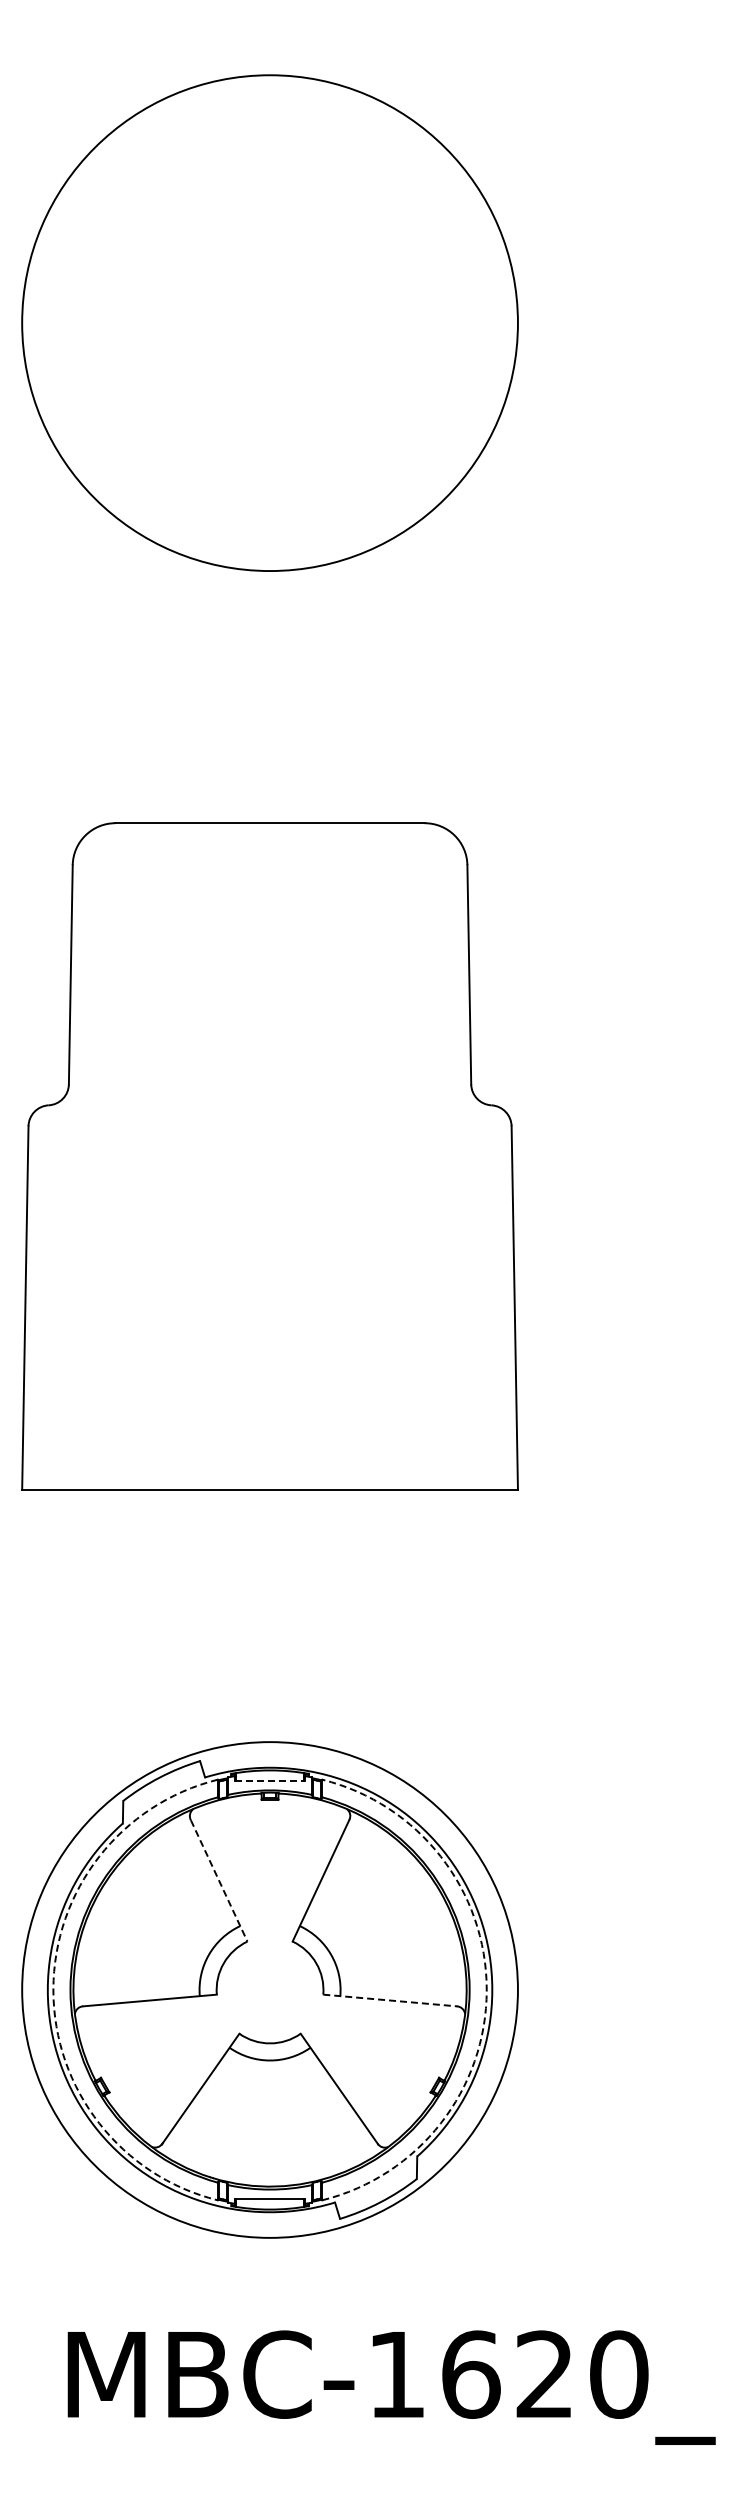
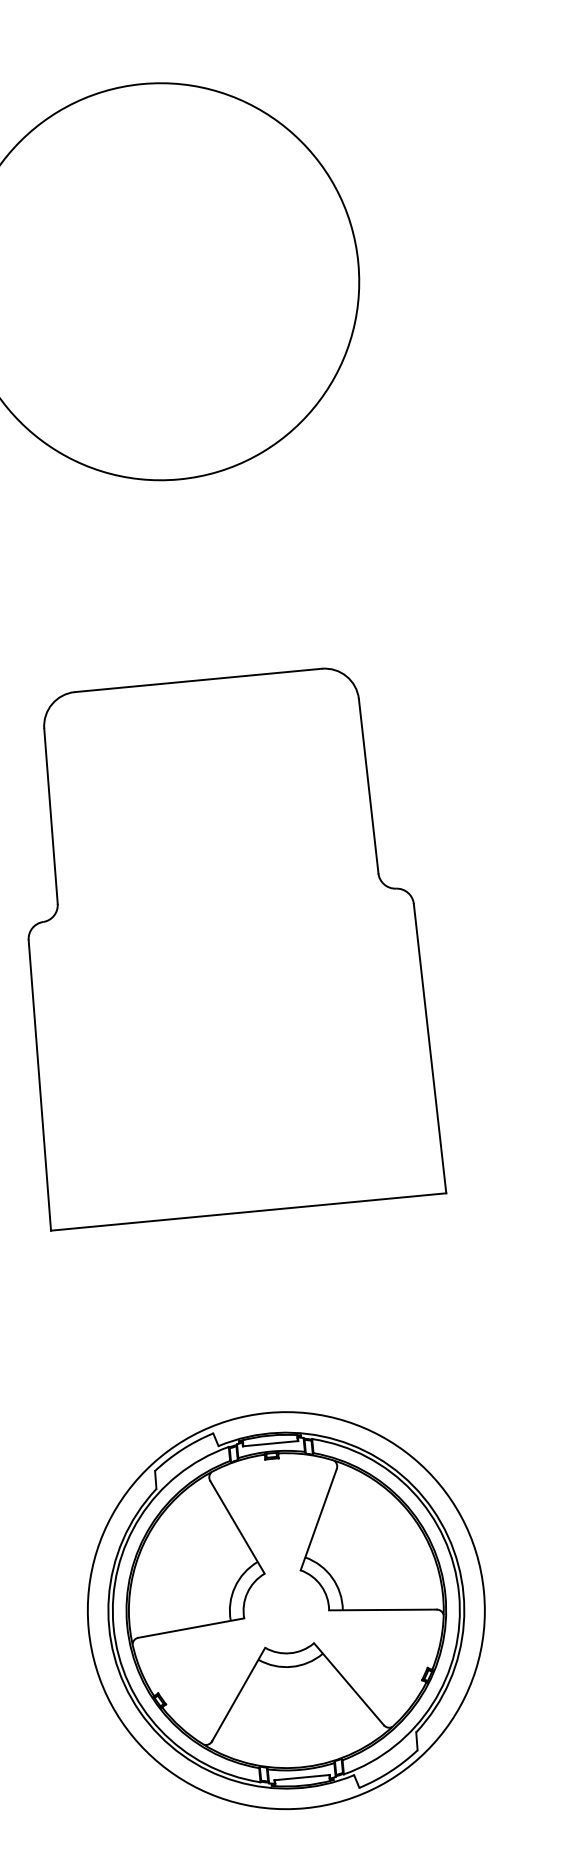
line: (270, 1780) -> (270, 1443), dashed -> solid
line: (219, 1880) -> (237, 1527), dashed -> solid
arc: (53, 1990) -> (113, 1627), dashed -> solid
arc: (486, 1990) -> (458, 1594), dashed -> solid
line: (390, 2000) -> (383, 1609), dashed -> solid

